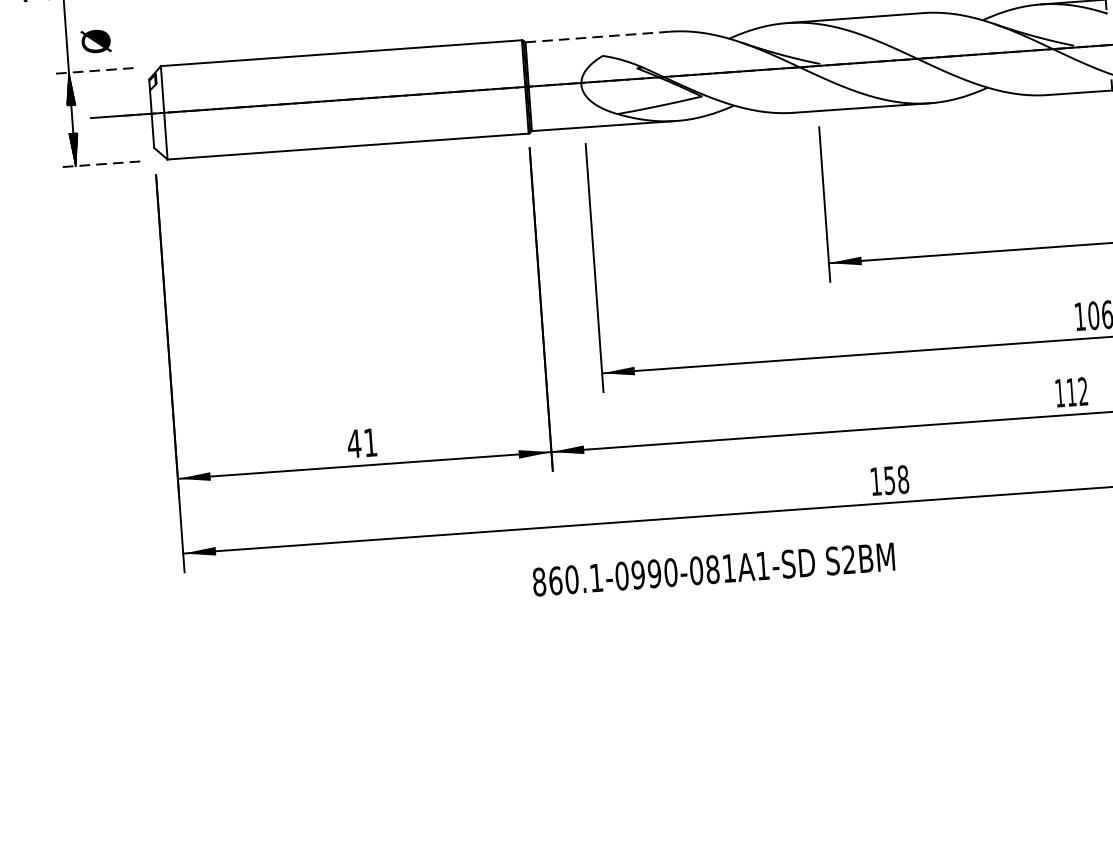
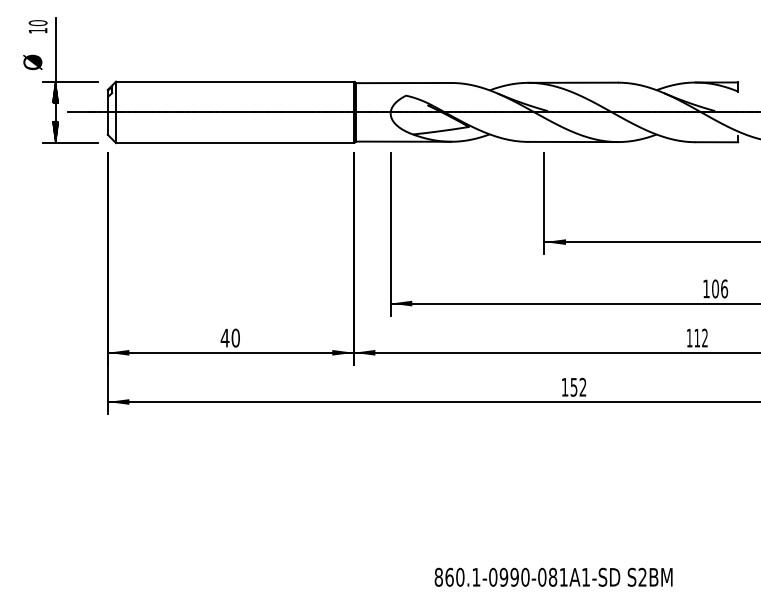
line: (597, 37) -> (403, 83), dashed -> solid
text: (95, 41) -> (32, 62), moved
line: (91, 70) -> (70, 81), dashed -> solid
line: (98, 165) -> (70, 143), dashed -> solid
text: (370, 441) -> (235, 337), 41 -> 40
text: (902, 479) -> (582, 387), 158 -> 152
text: (713, 568) -> (553, 576), moved

